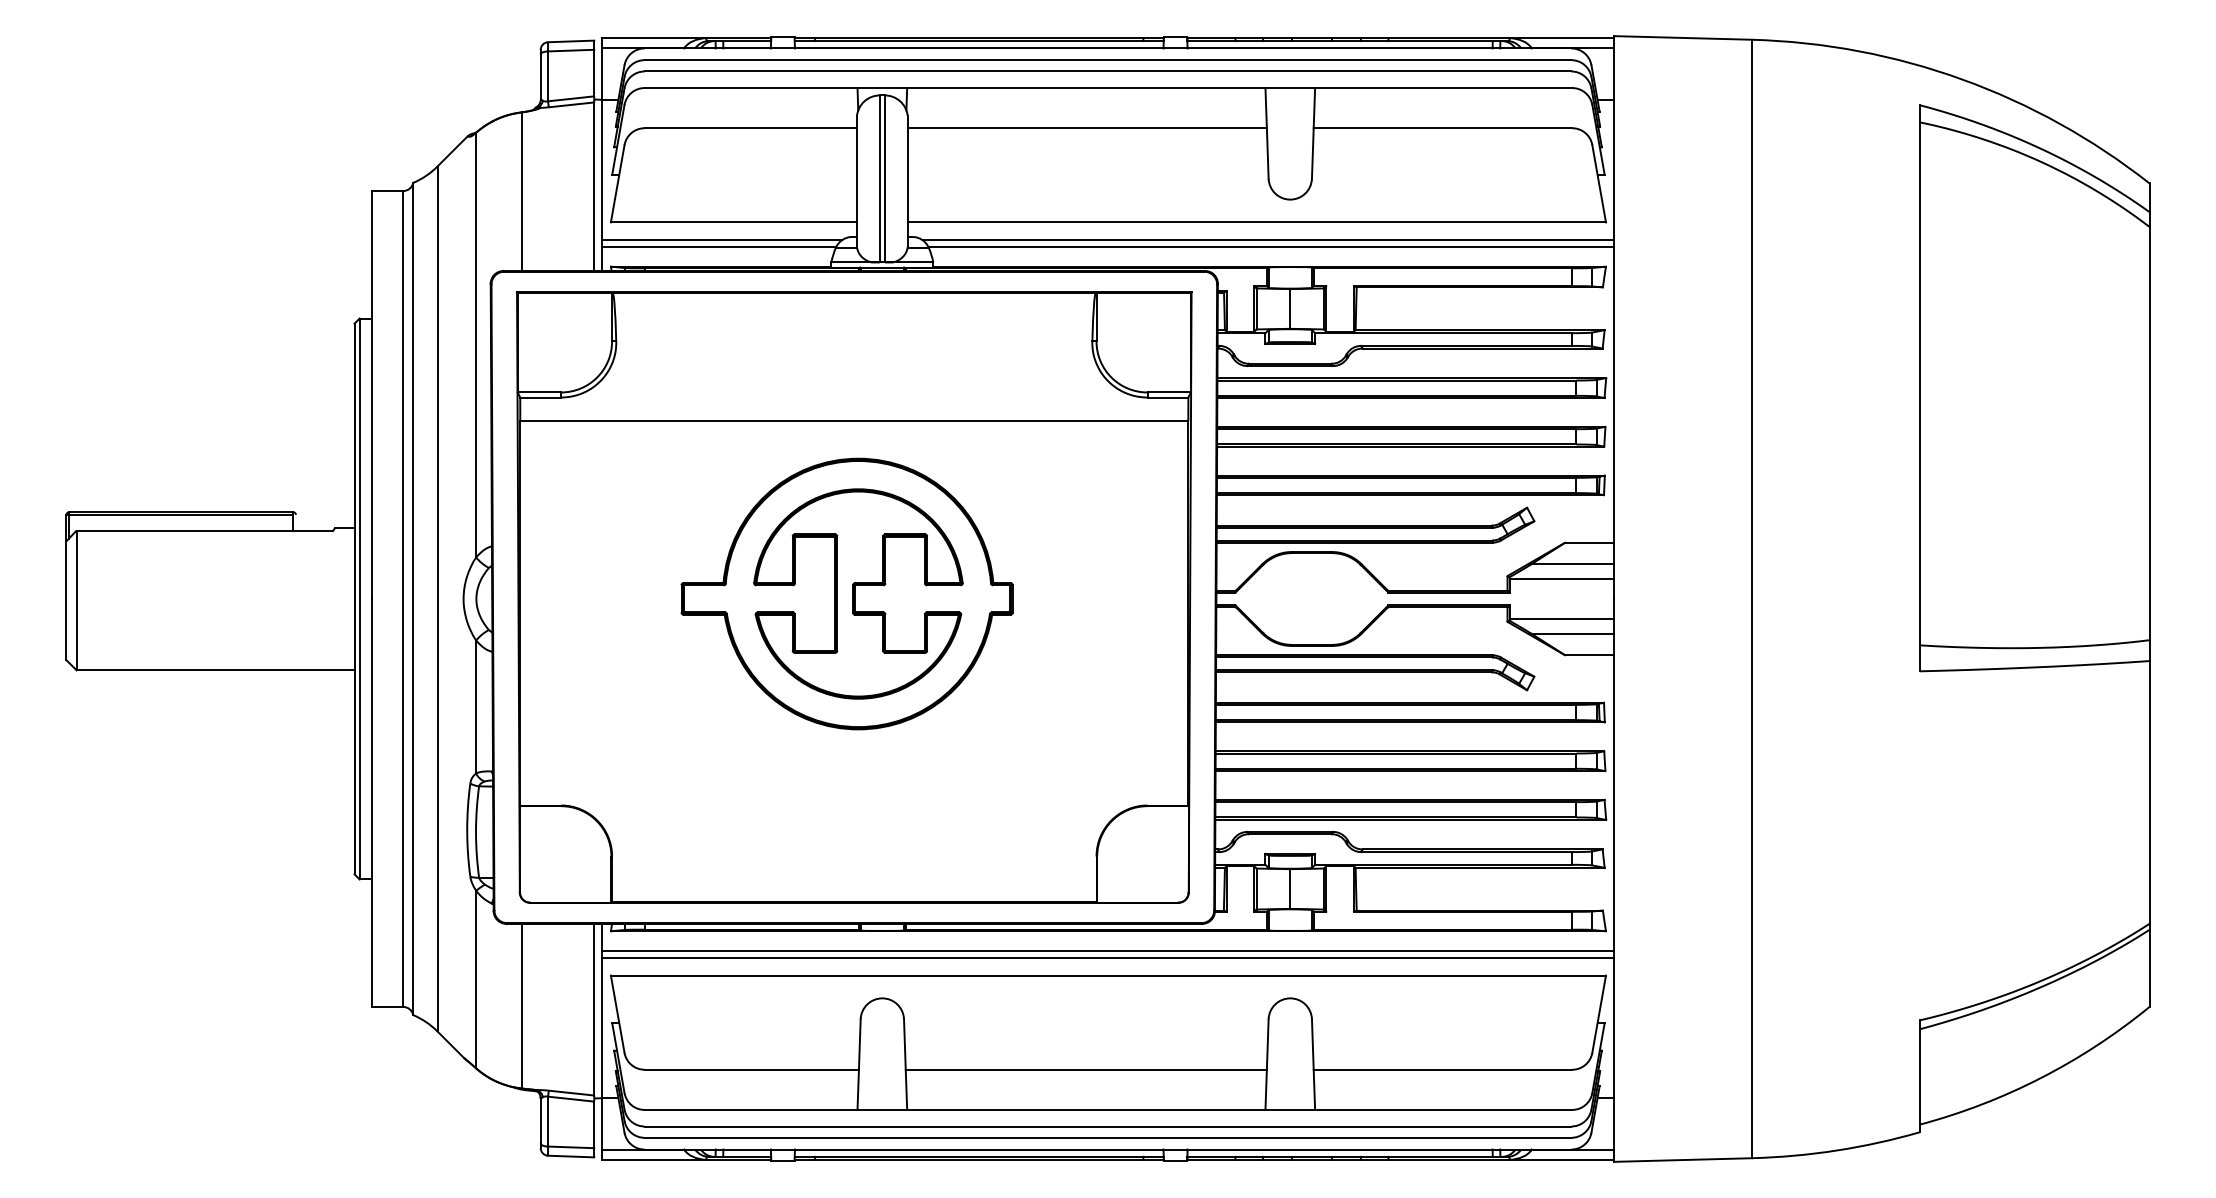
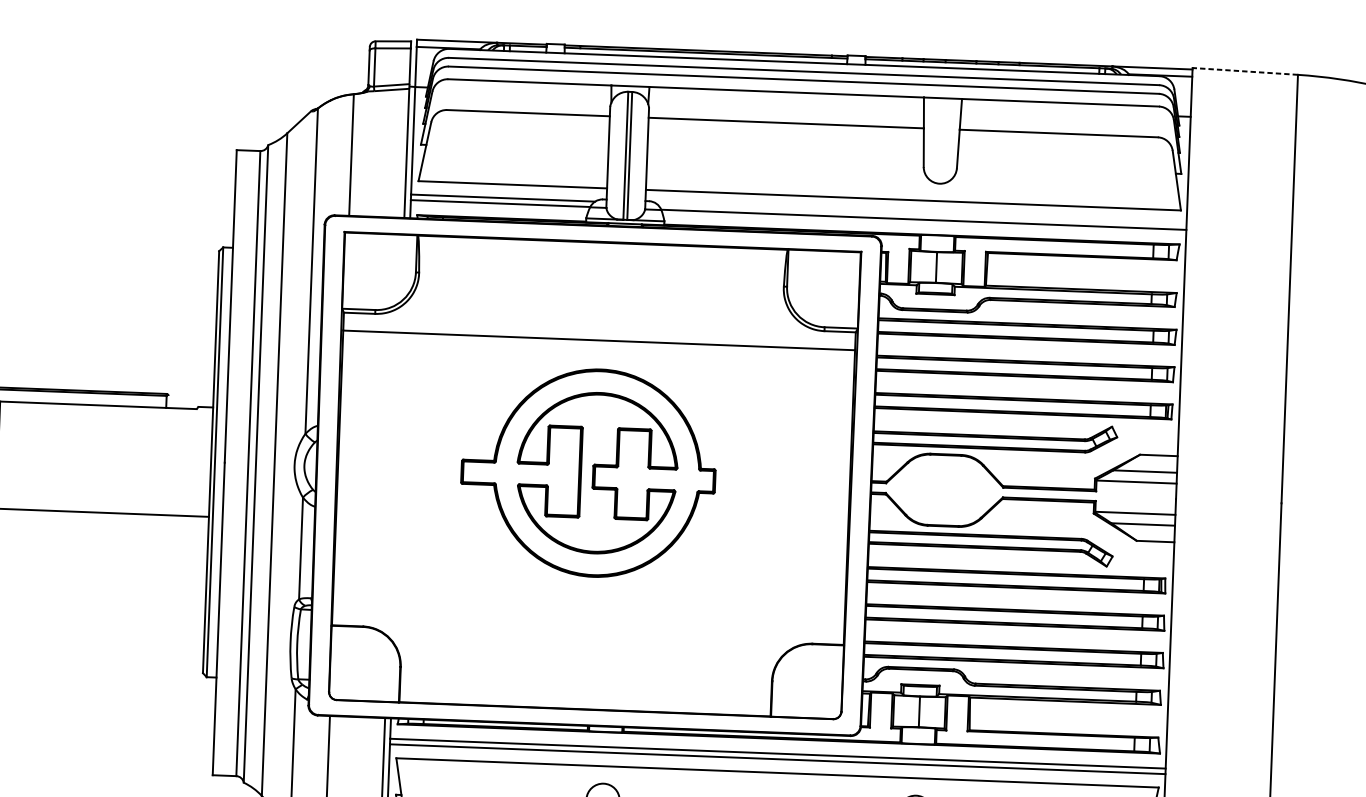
line: (1682, 37) -> (1244, 71), solid -> dashed
line: (1268, 240) -> (921, 214), removed

